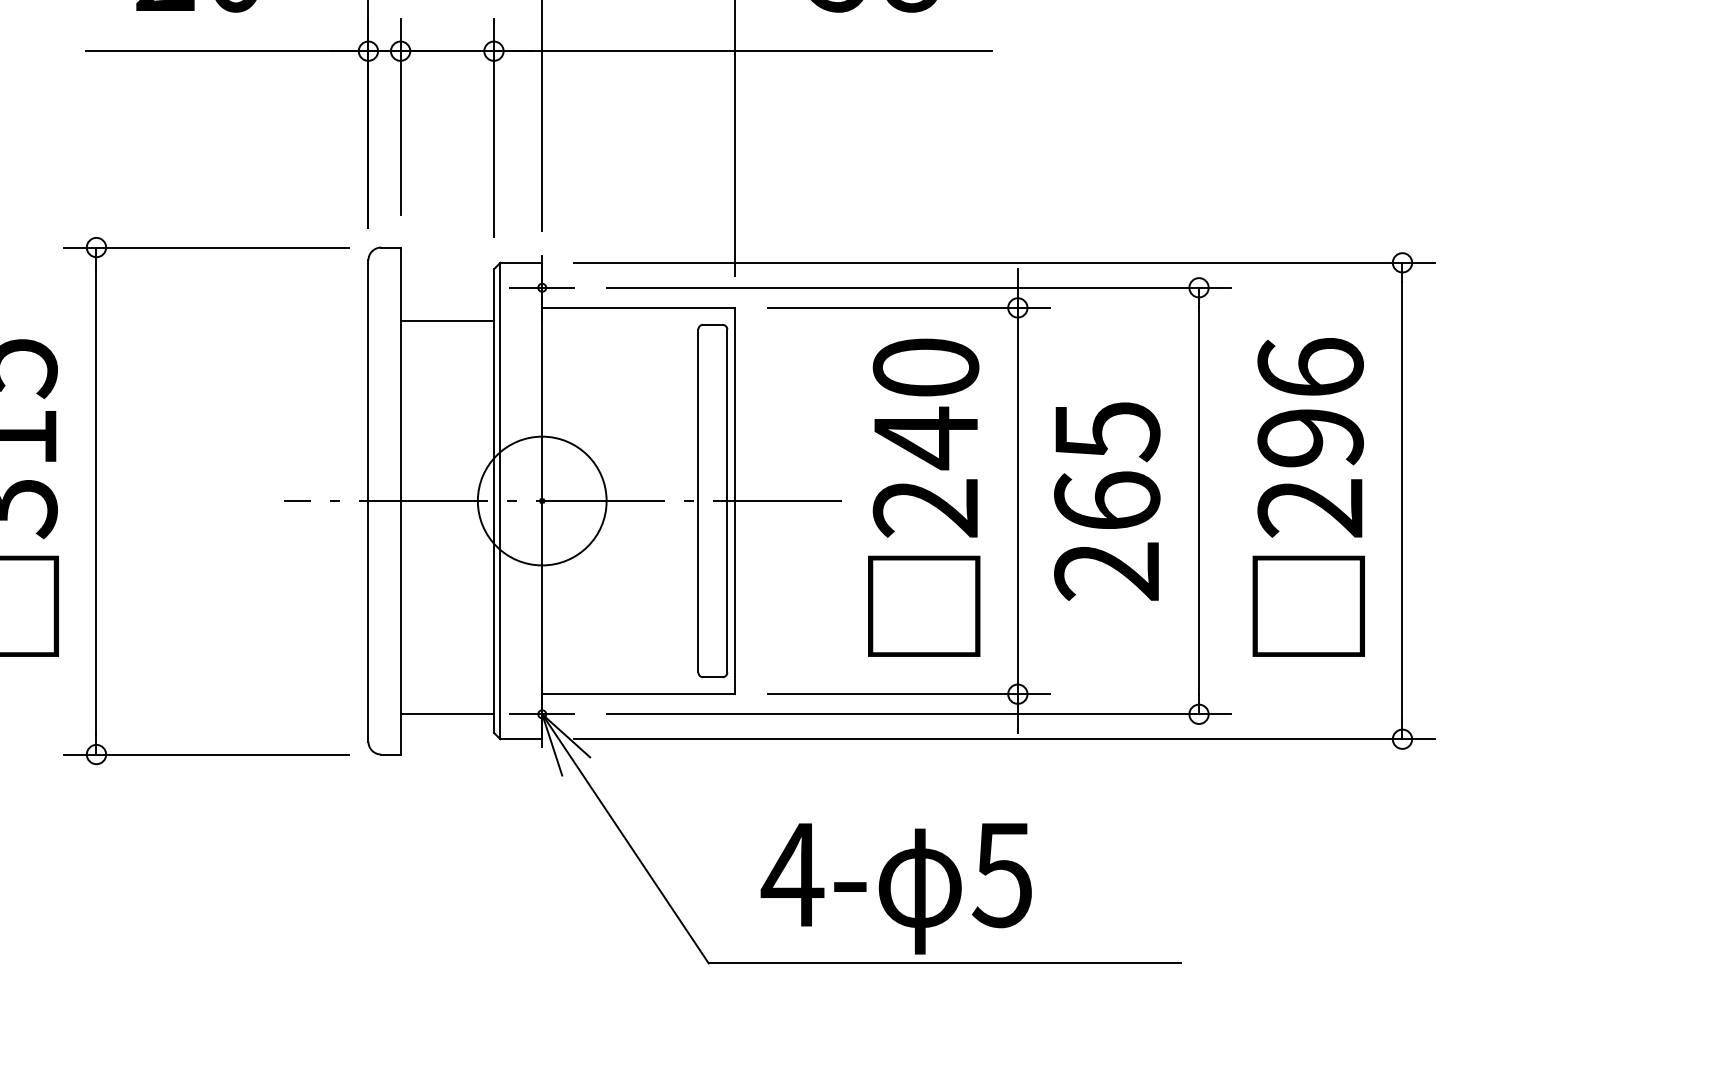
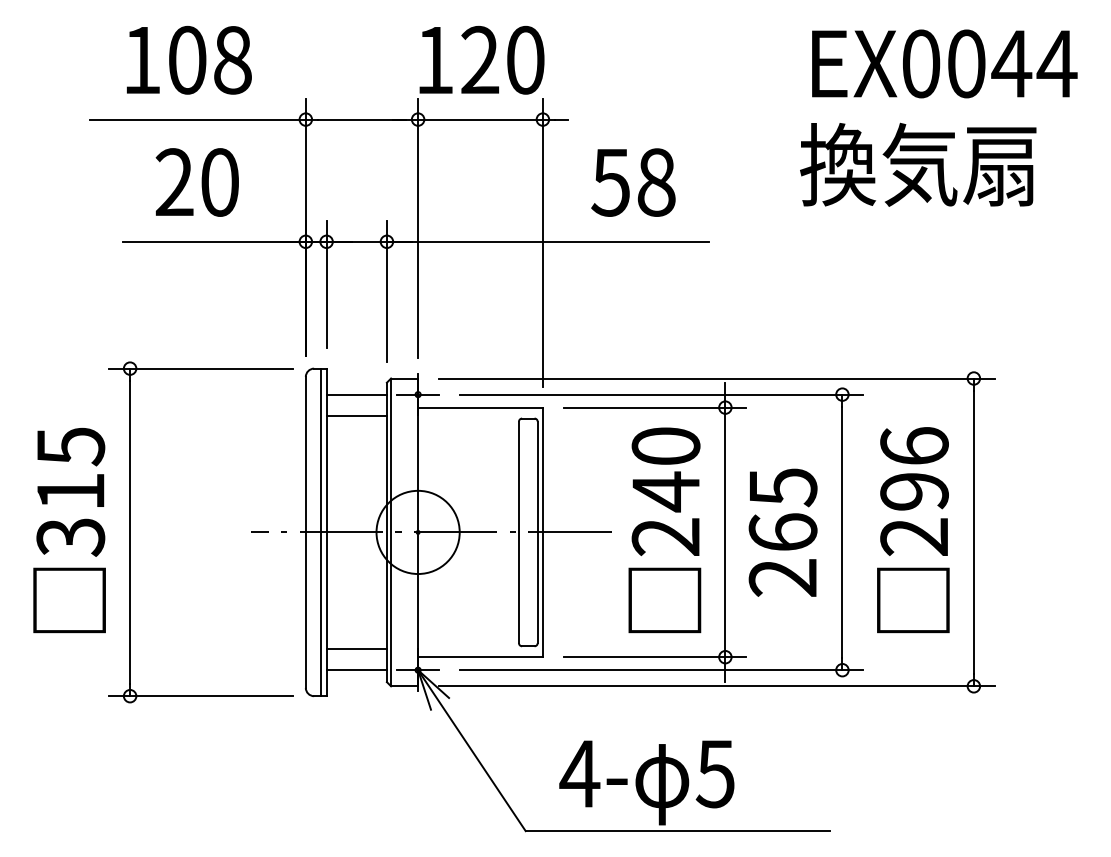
line: (446, 289) -> (356, 395), added
line: (392, 501) -> (321, 532), added
line: (446, 680) -> (356, 648), added

